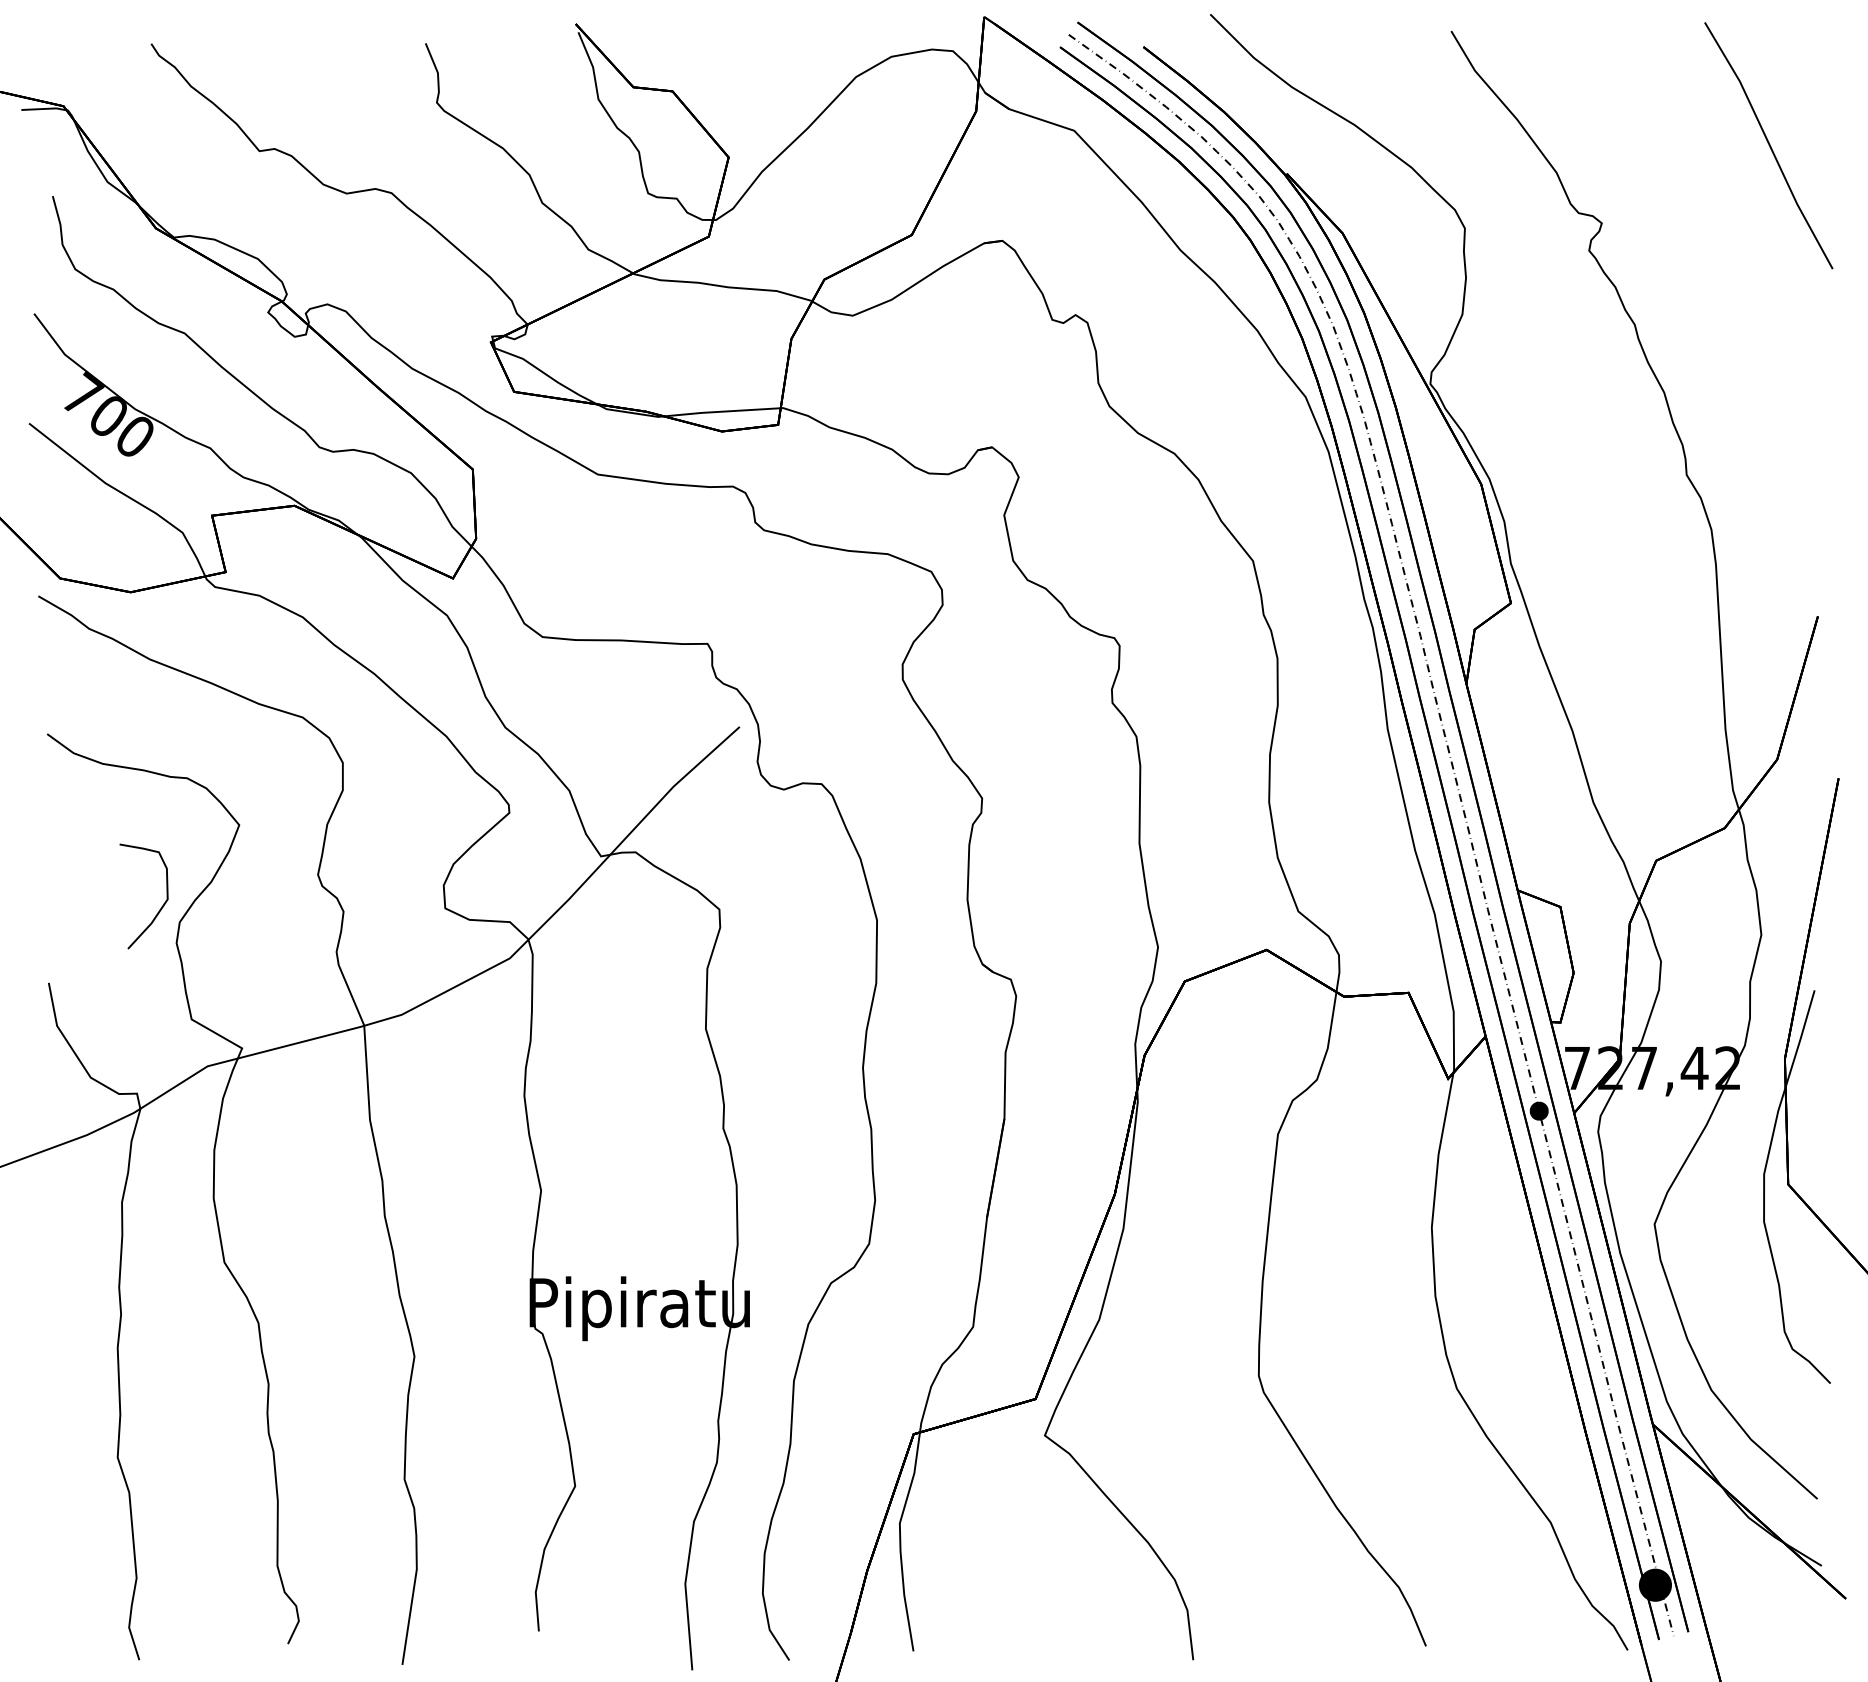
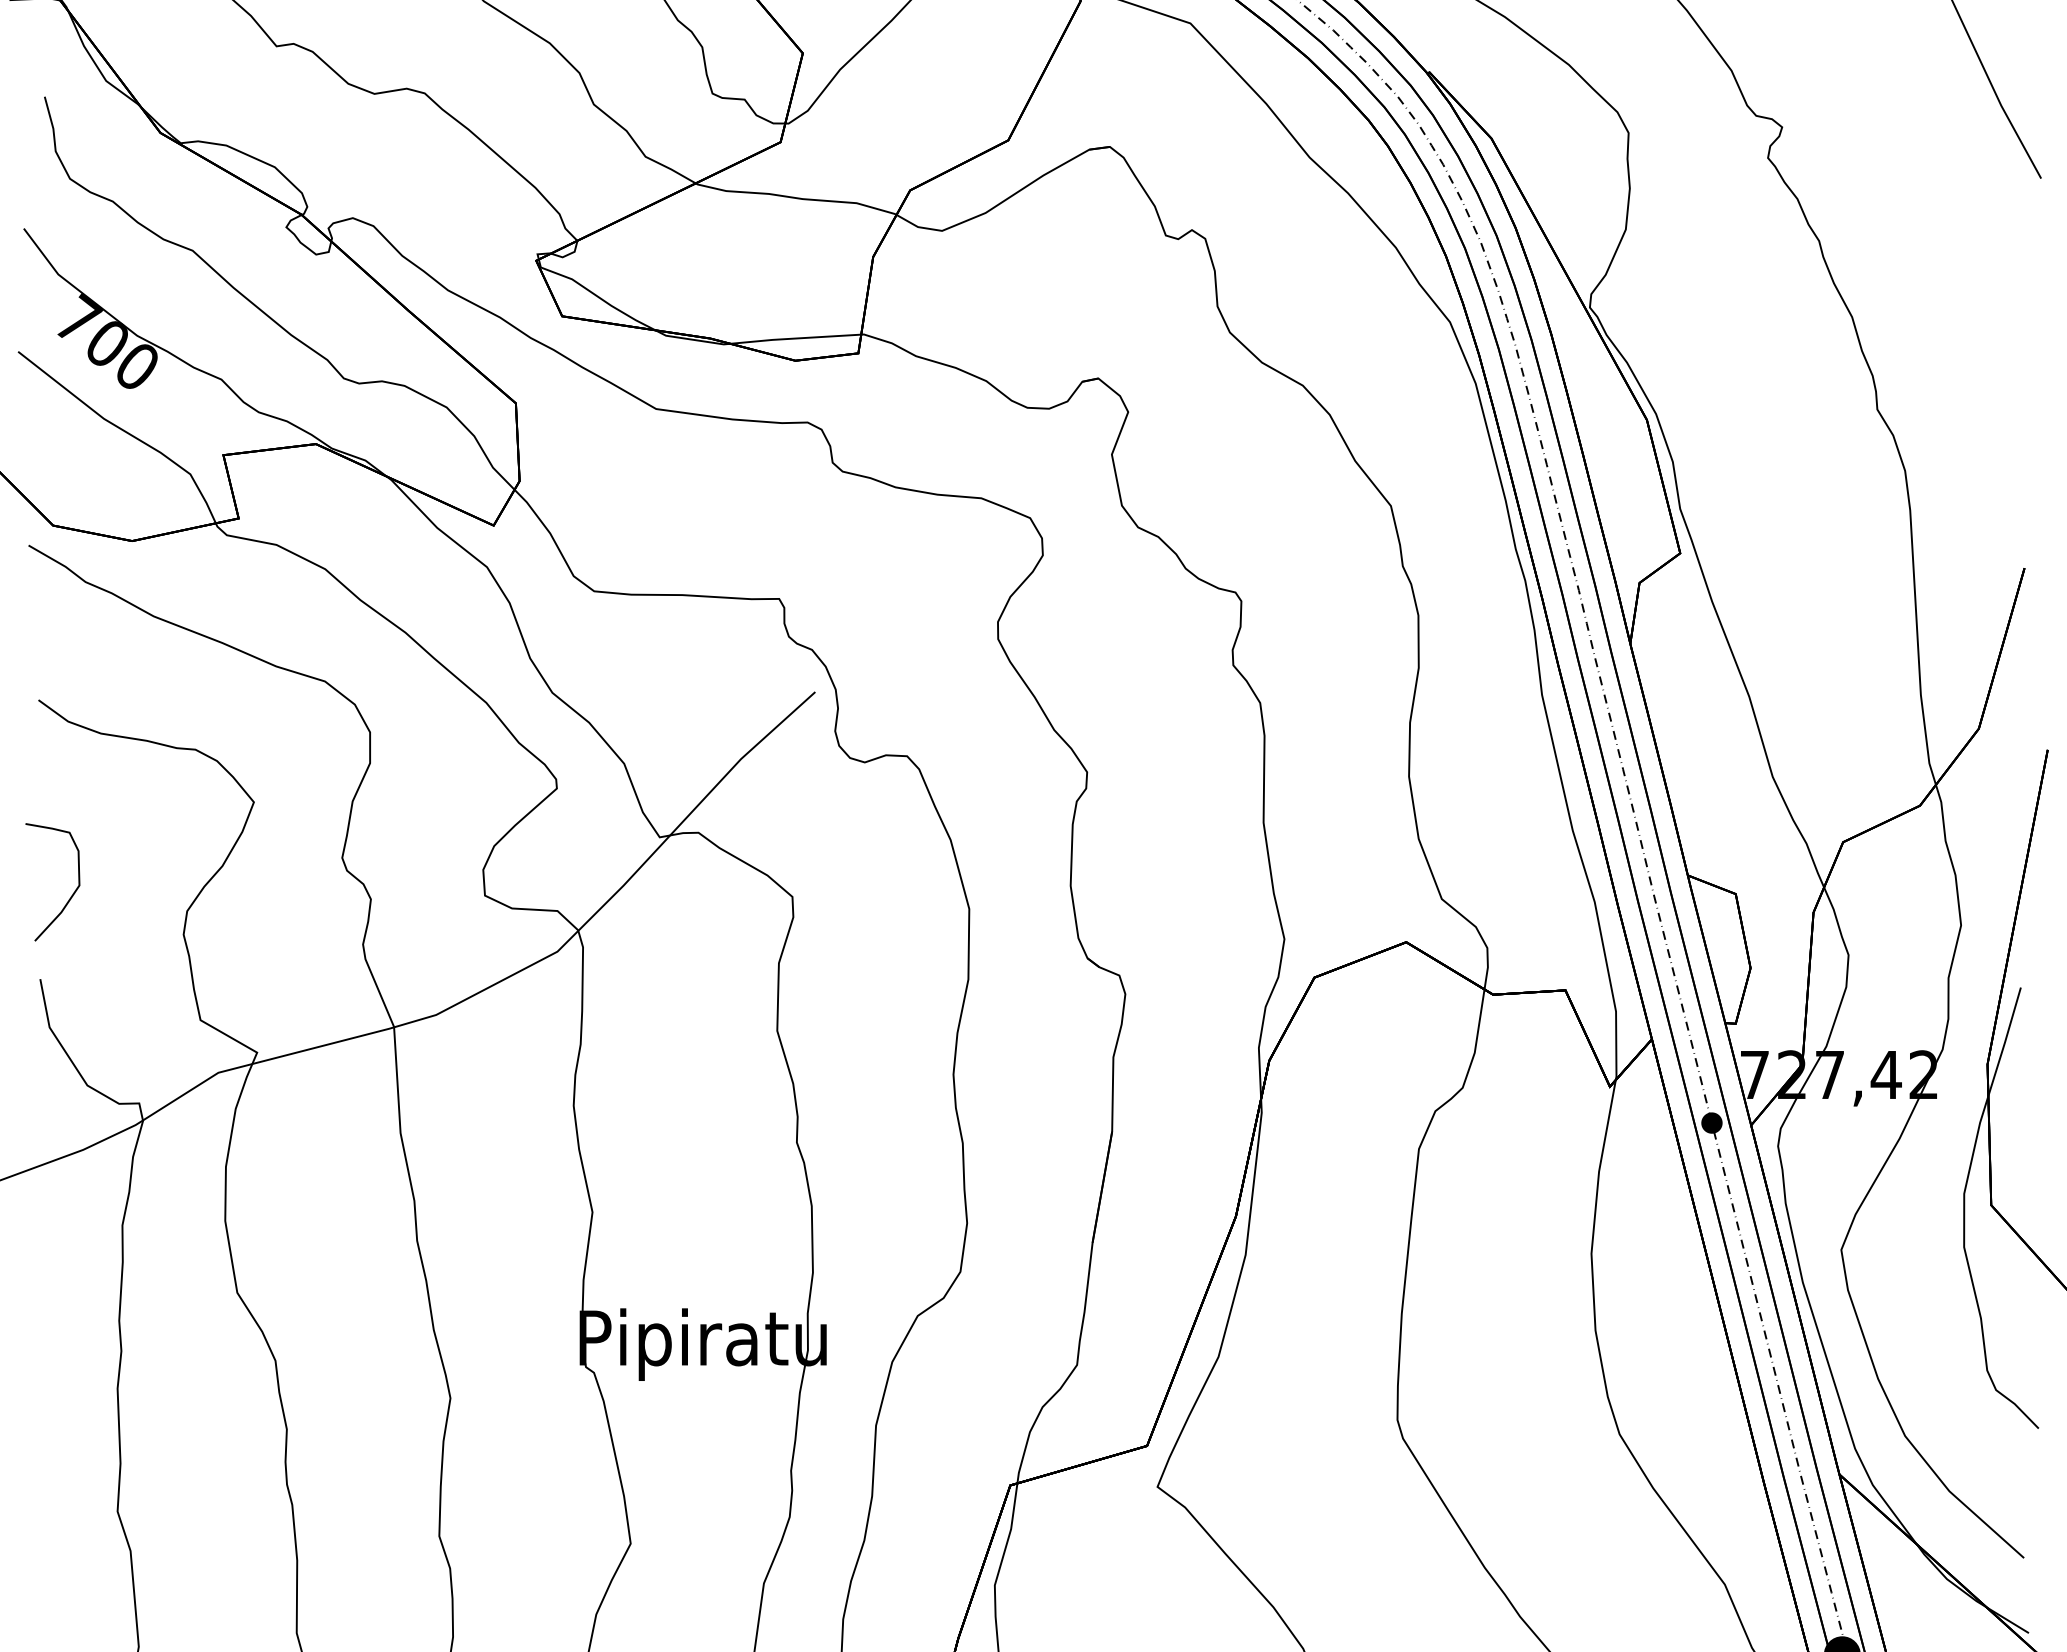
curve: (161, 906) -> (72, 893), moved

